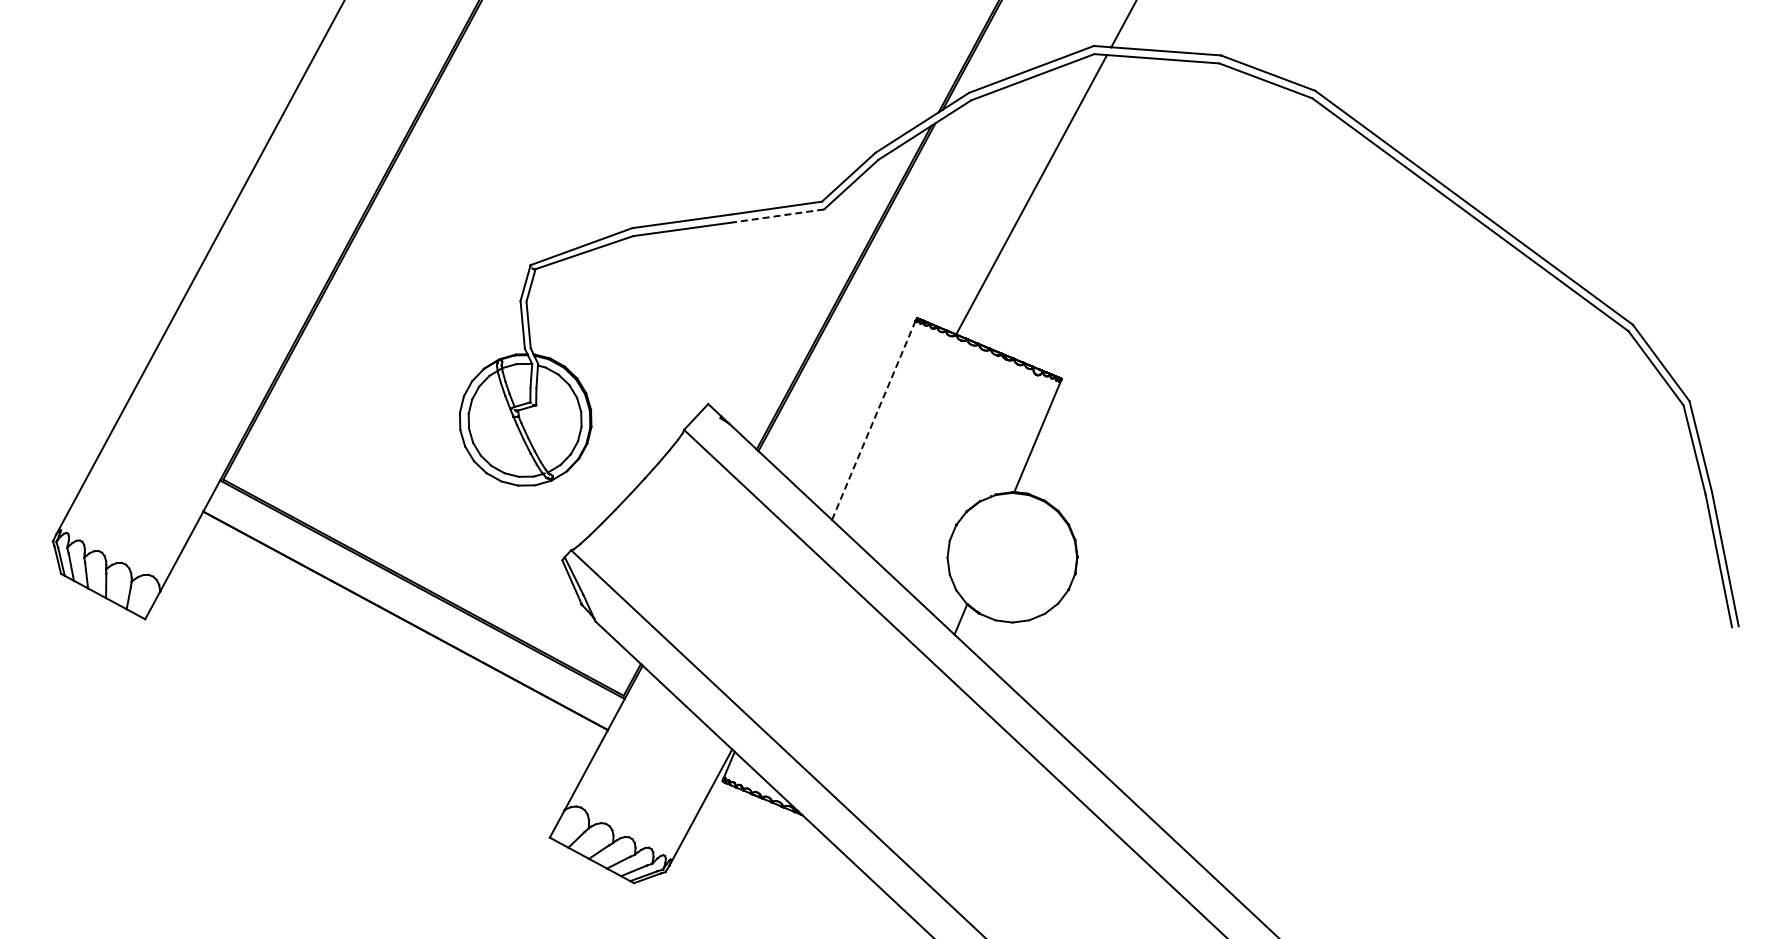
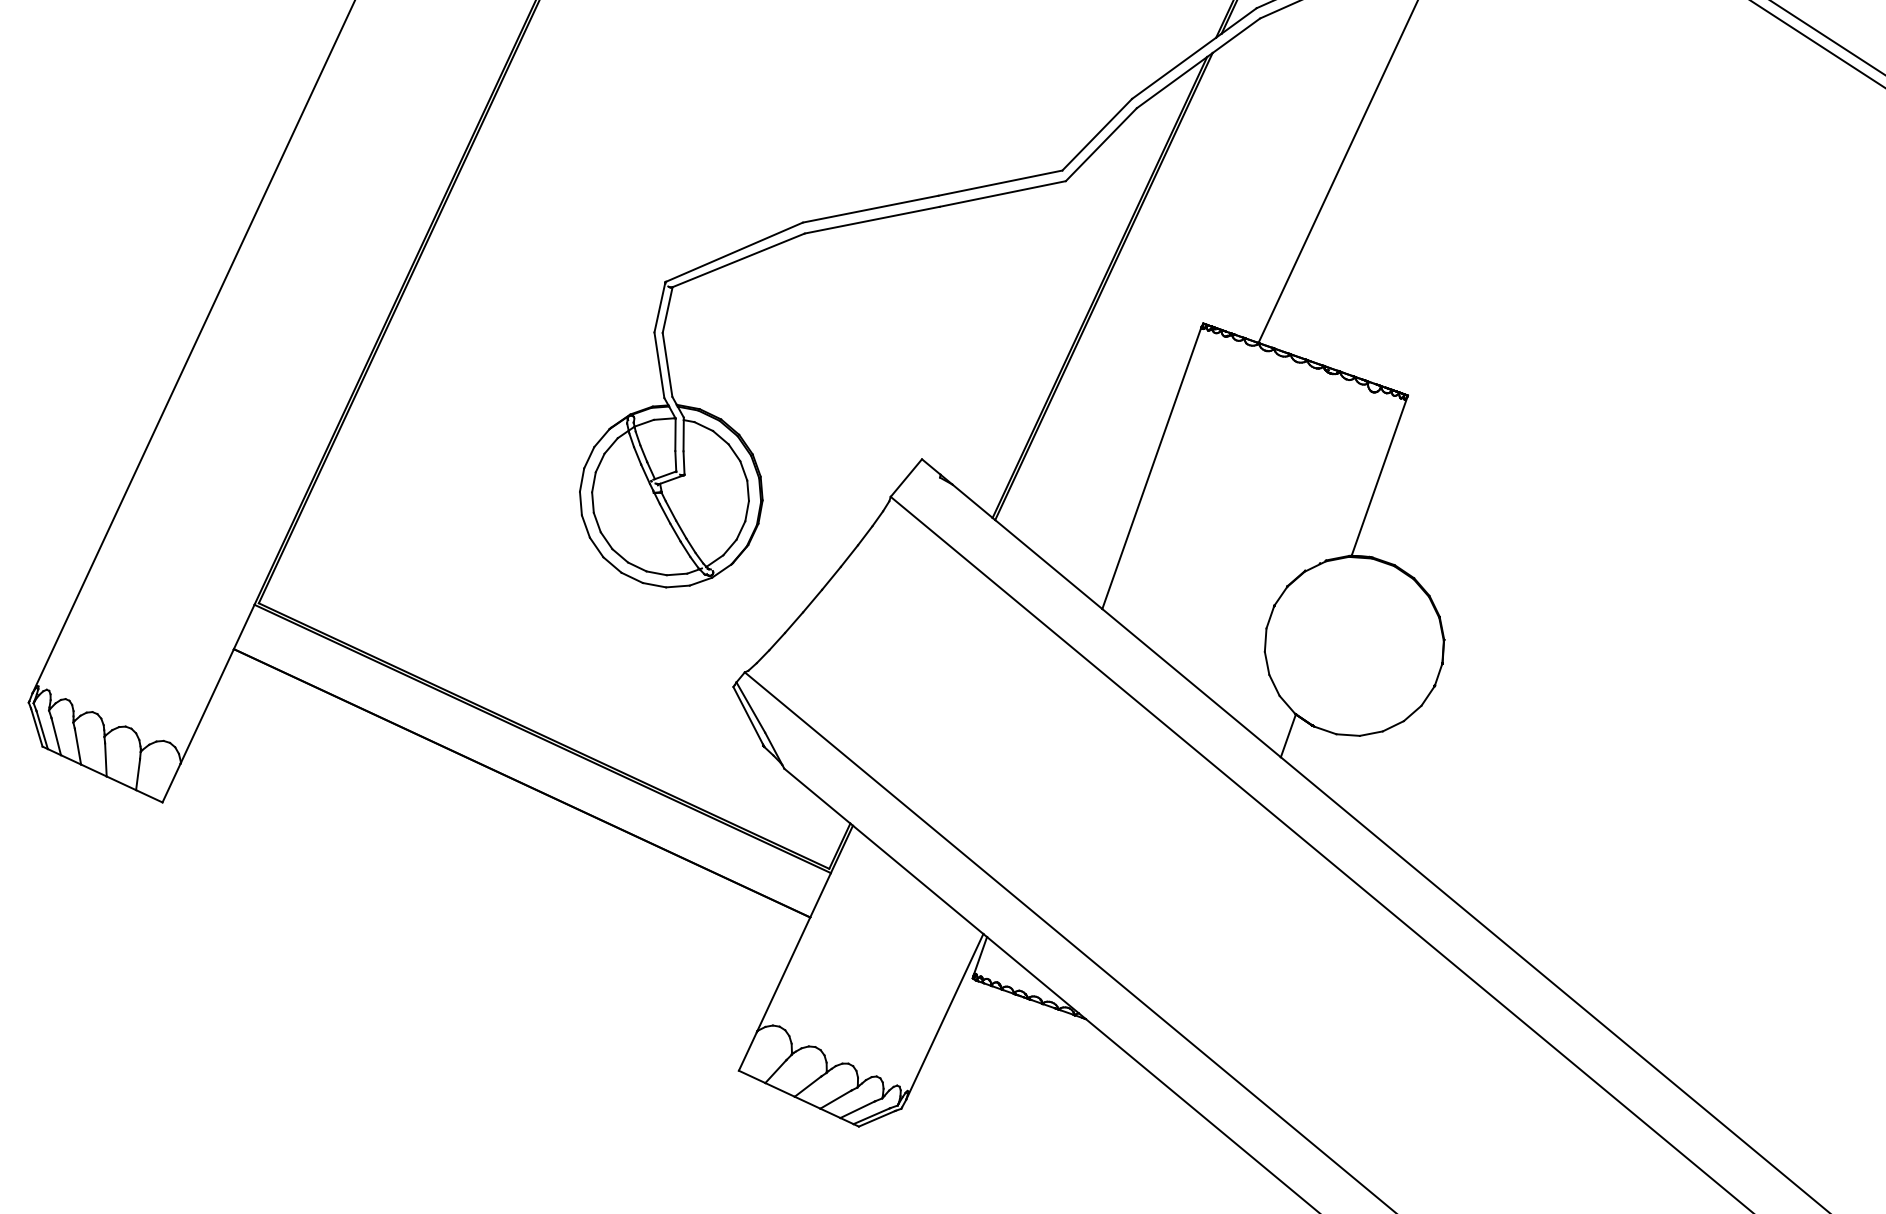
line: (778, 216) -> (1003, 194), dashed -> solid
line: (873, 420) -> (1151, 468), dashed -> solid

